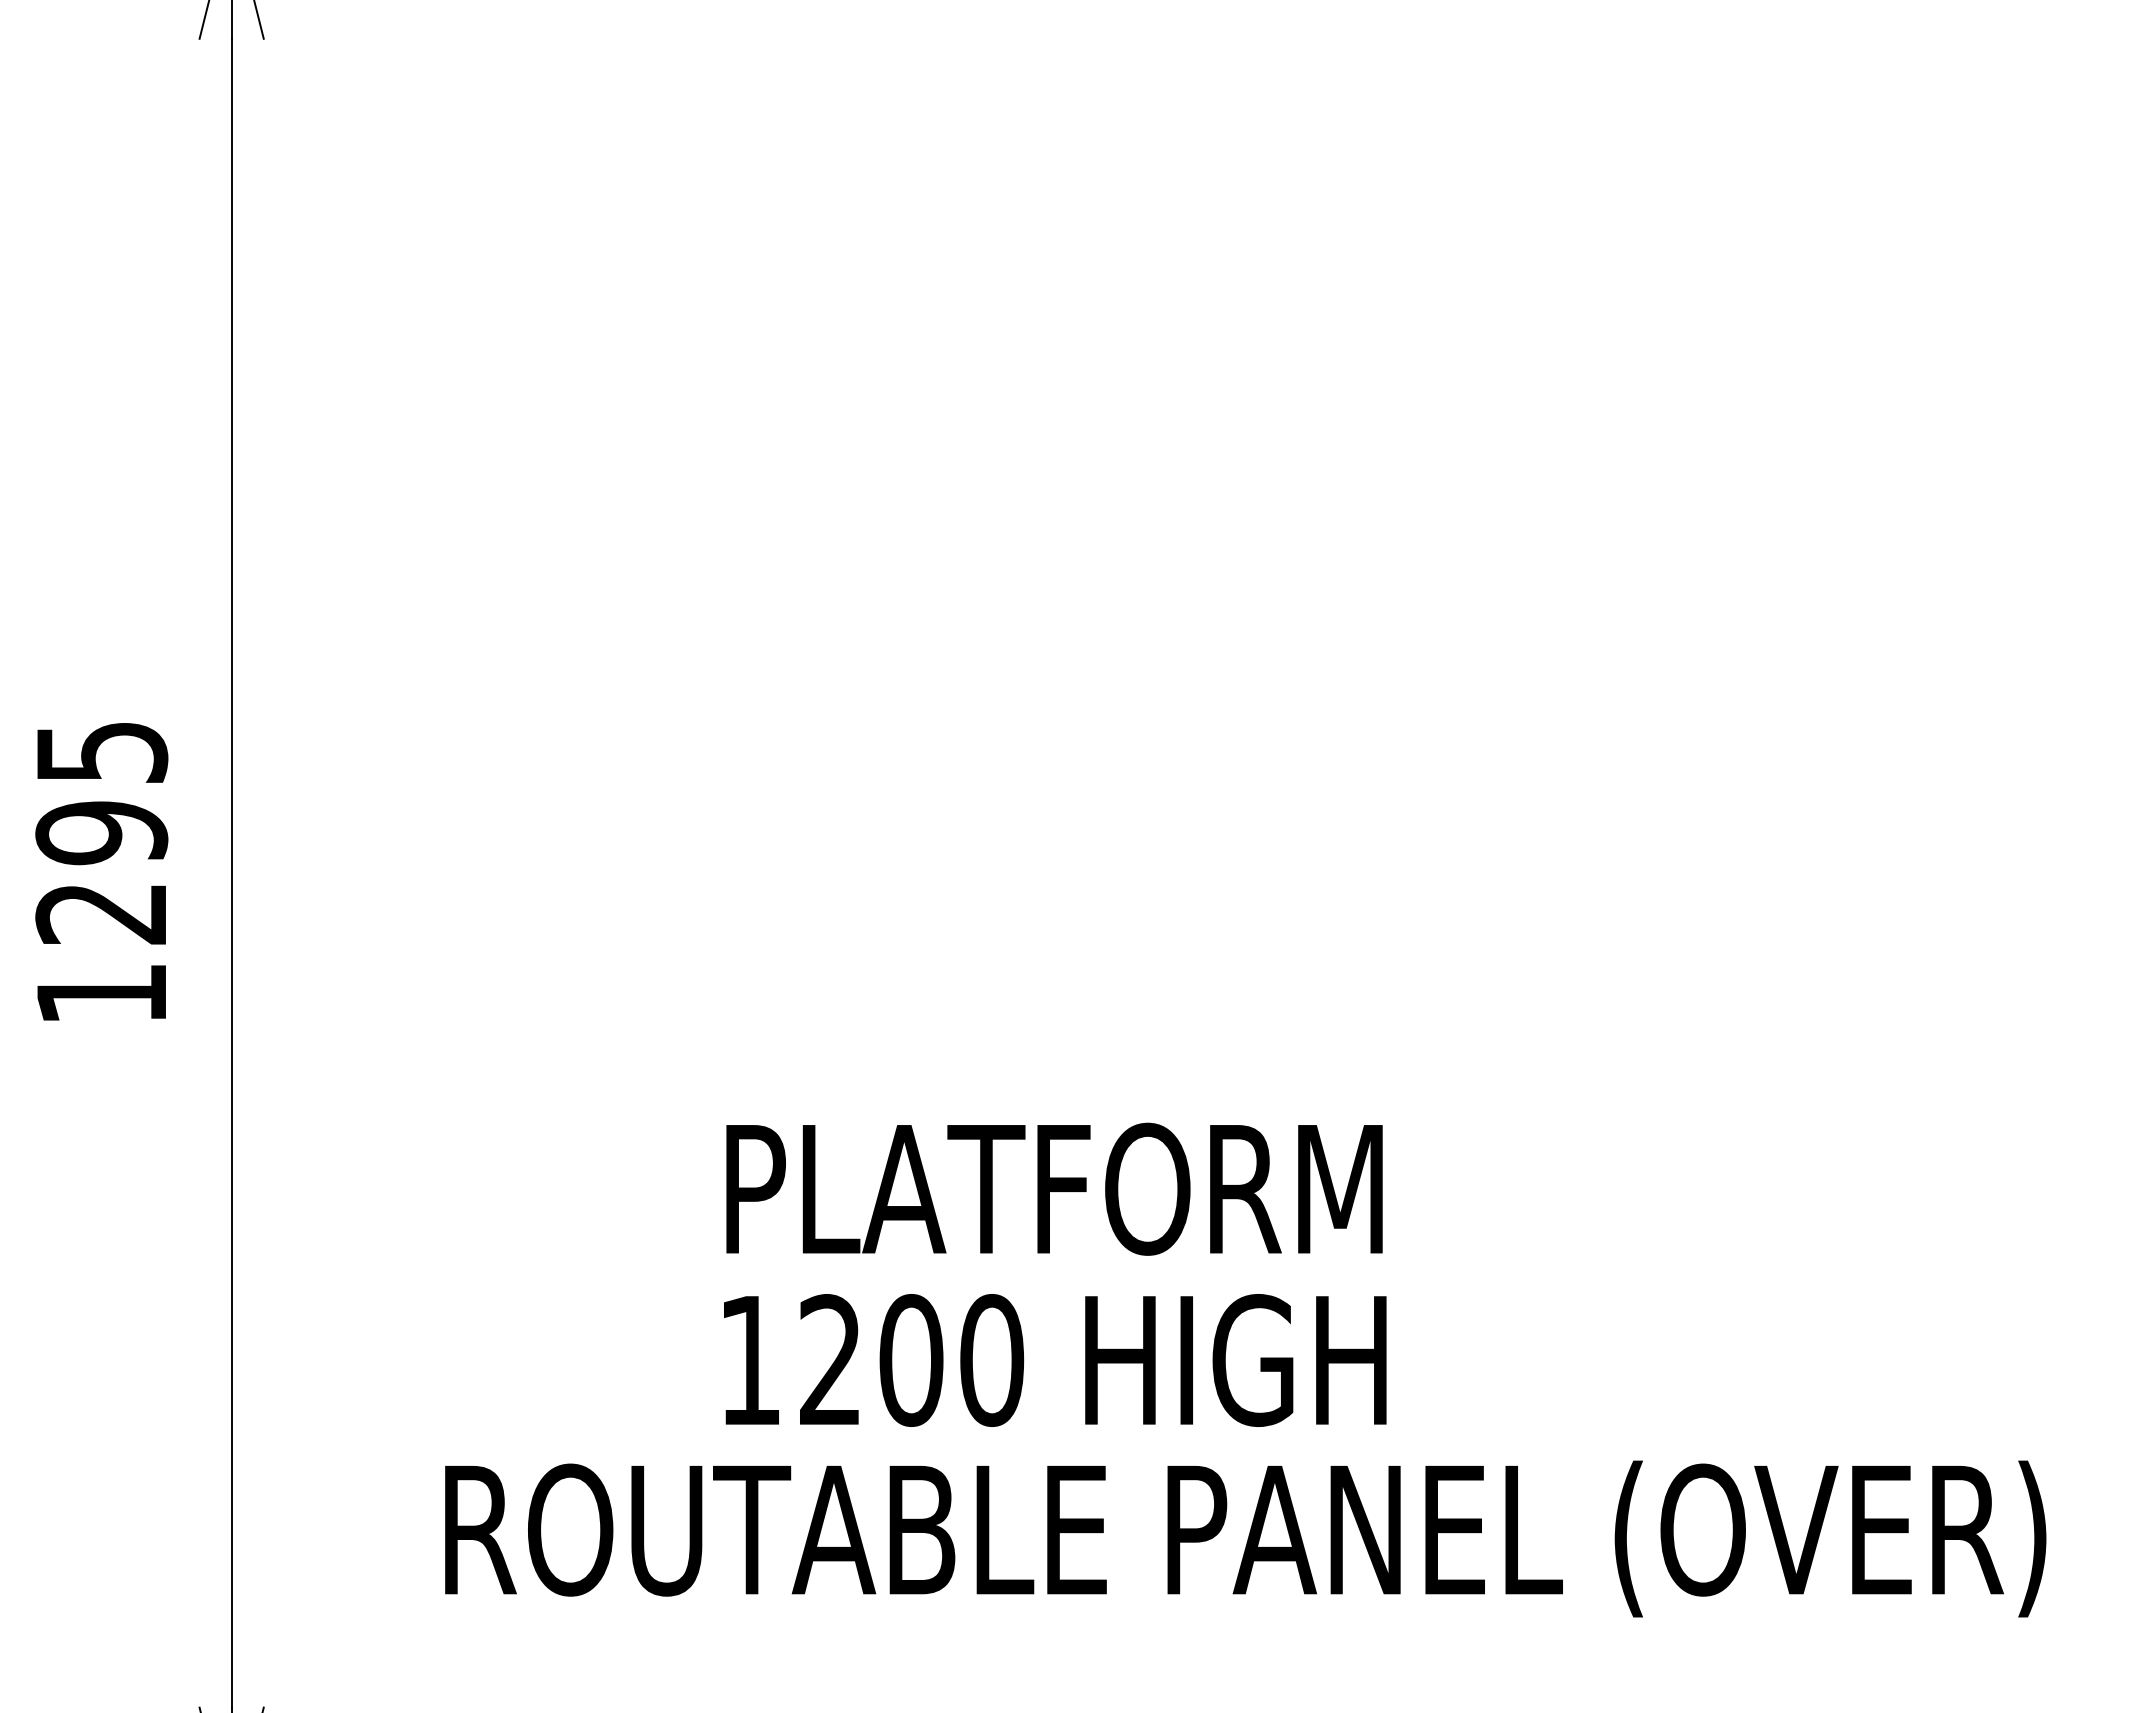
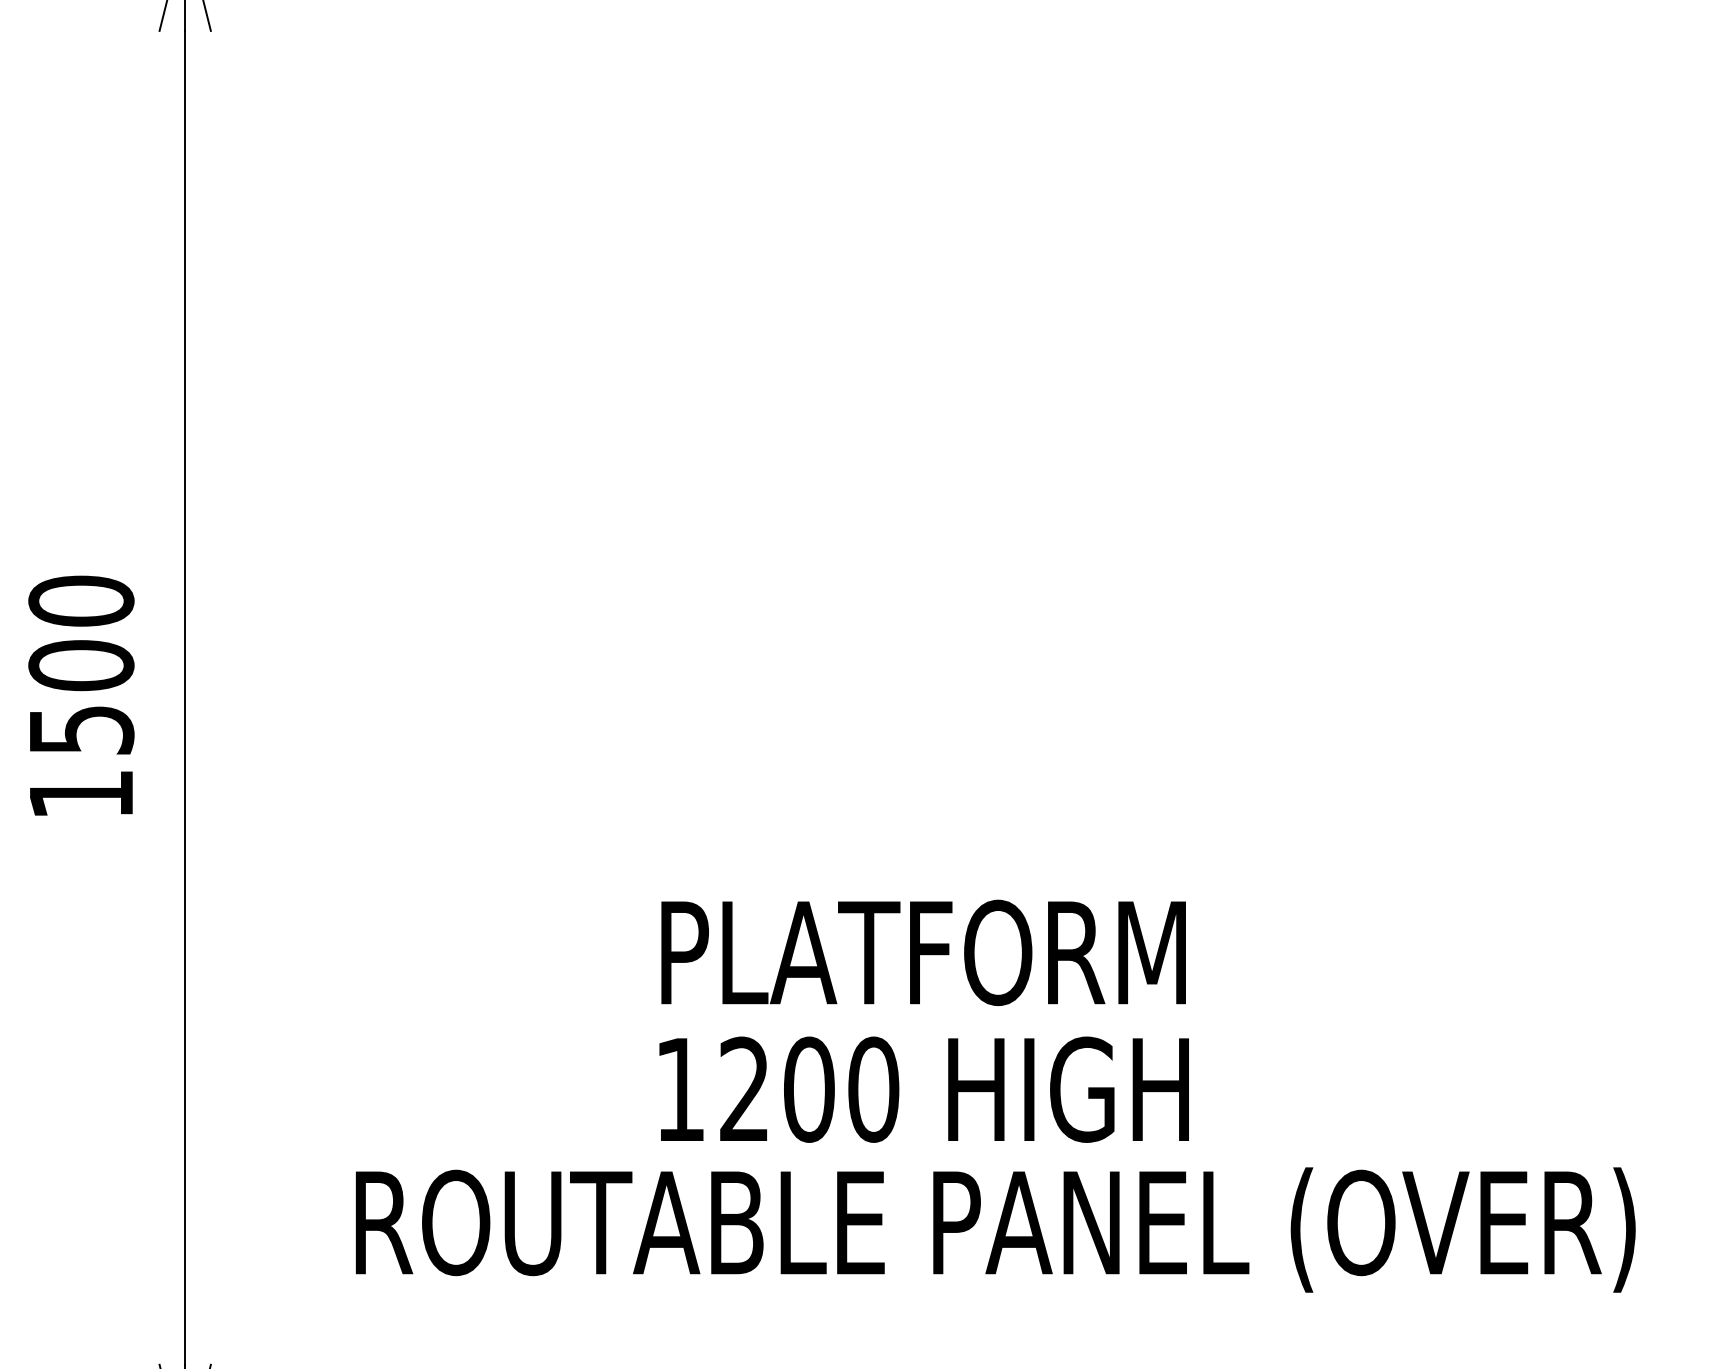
text: (101, 832) -> (81, 665), 1295 -> 1500
text: (1055, 1274) -> (924, 1021), moved

